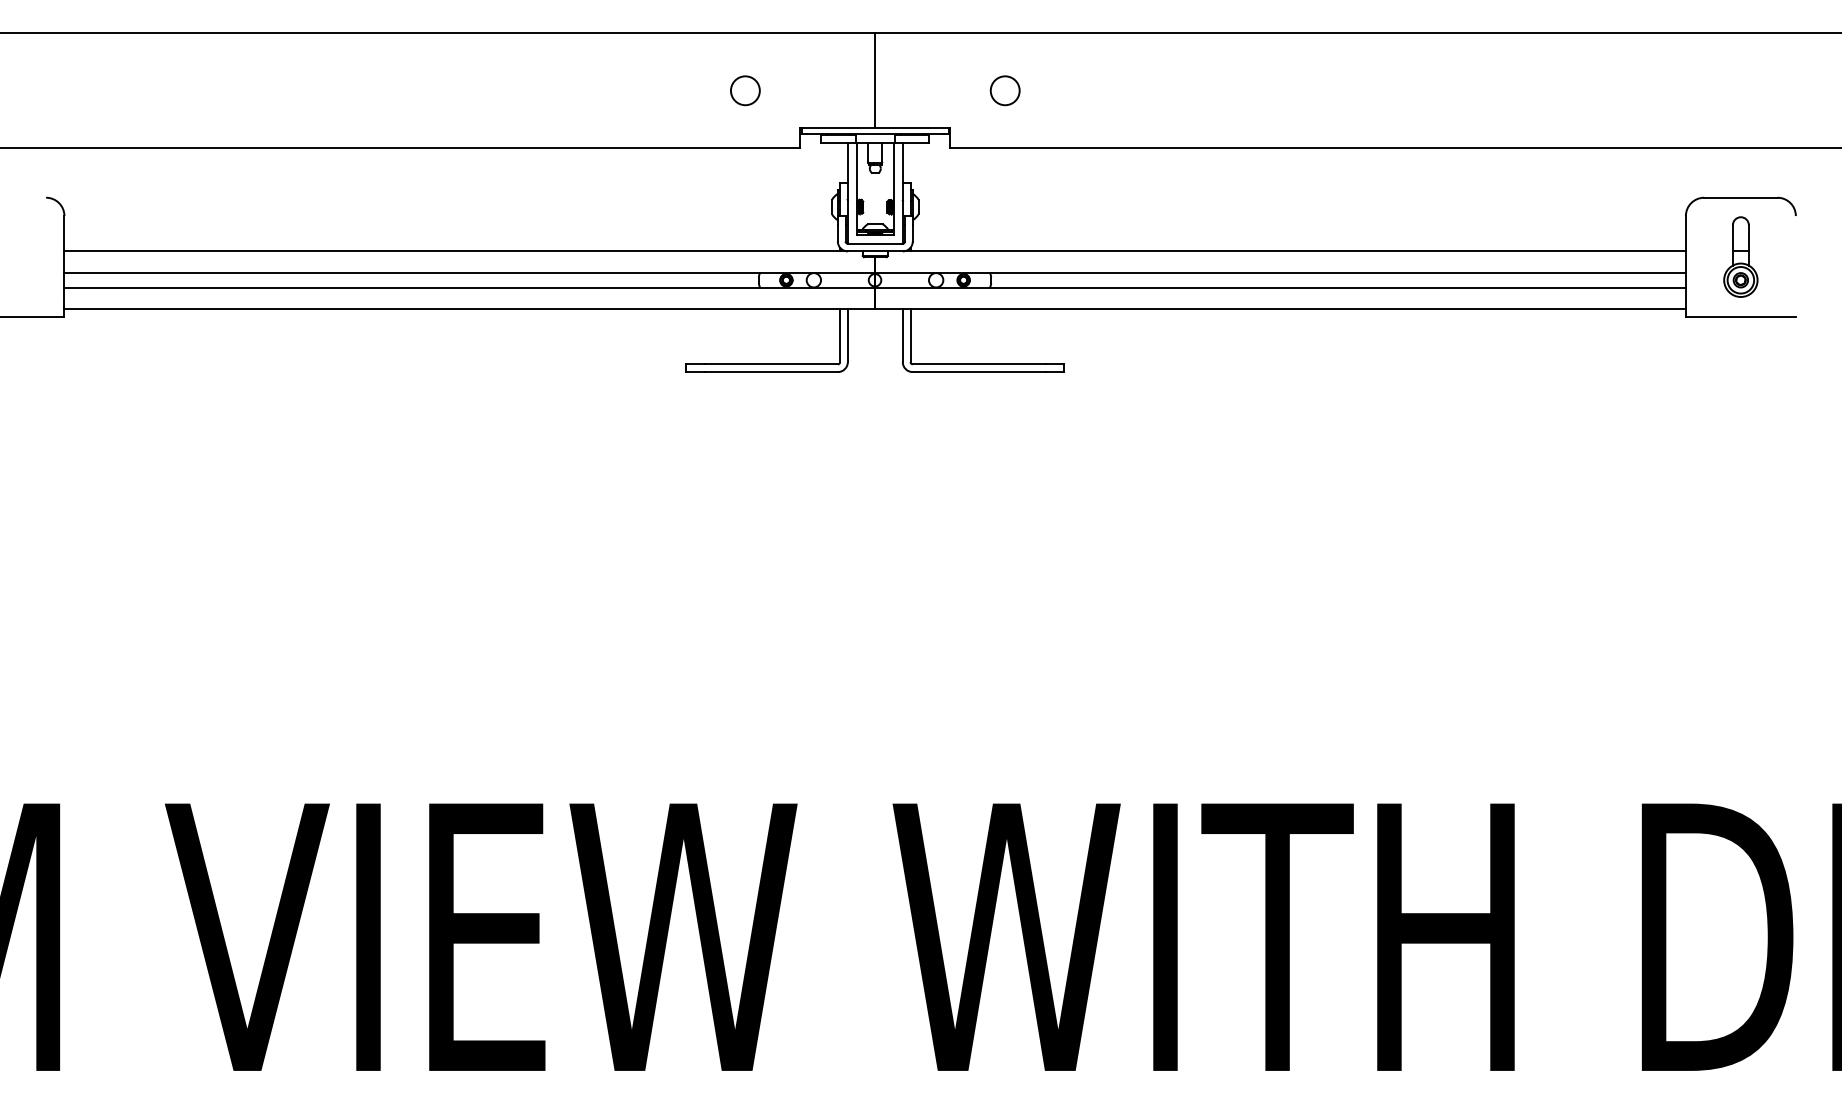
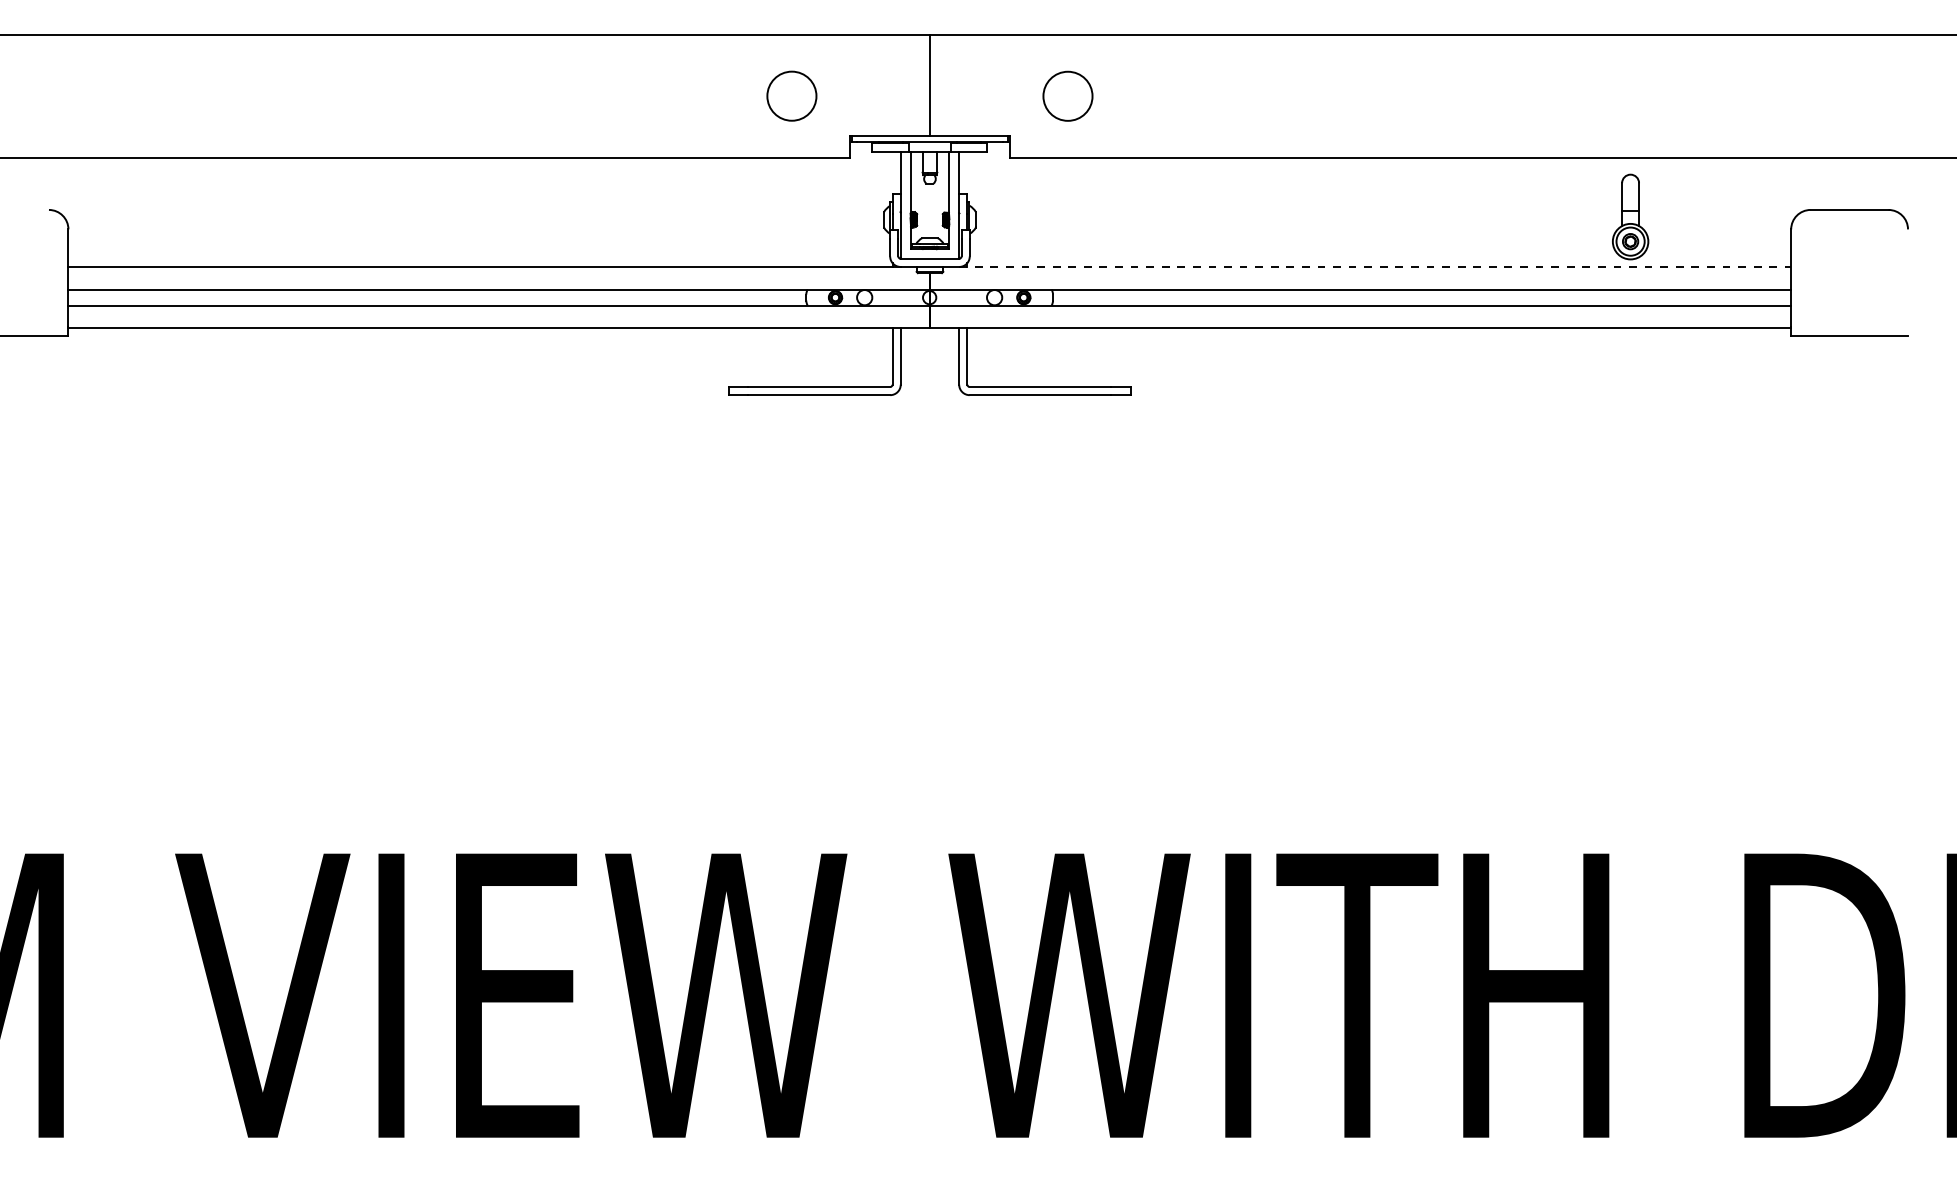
circle: (744, 90) -> (791, 96), size x1.6
circle: (1004, 90) -> (1067, 95), size x1.6
line: (1294, 250) -> (1375, 266), solid -> dashed
part: (1740, 256) -> (1630, 216), moved

